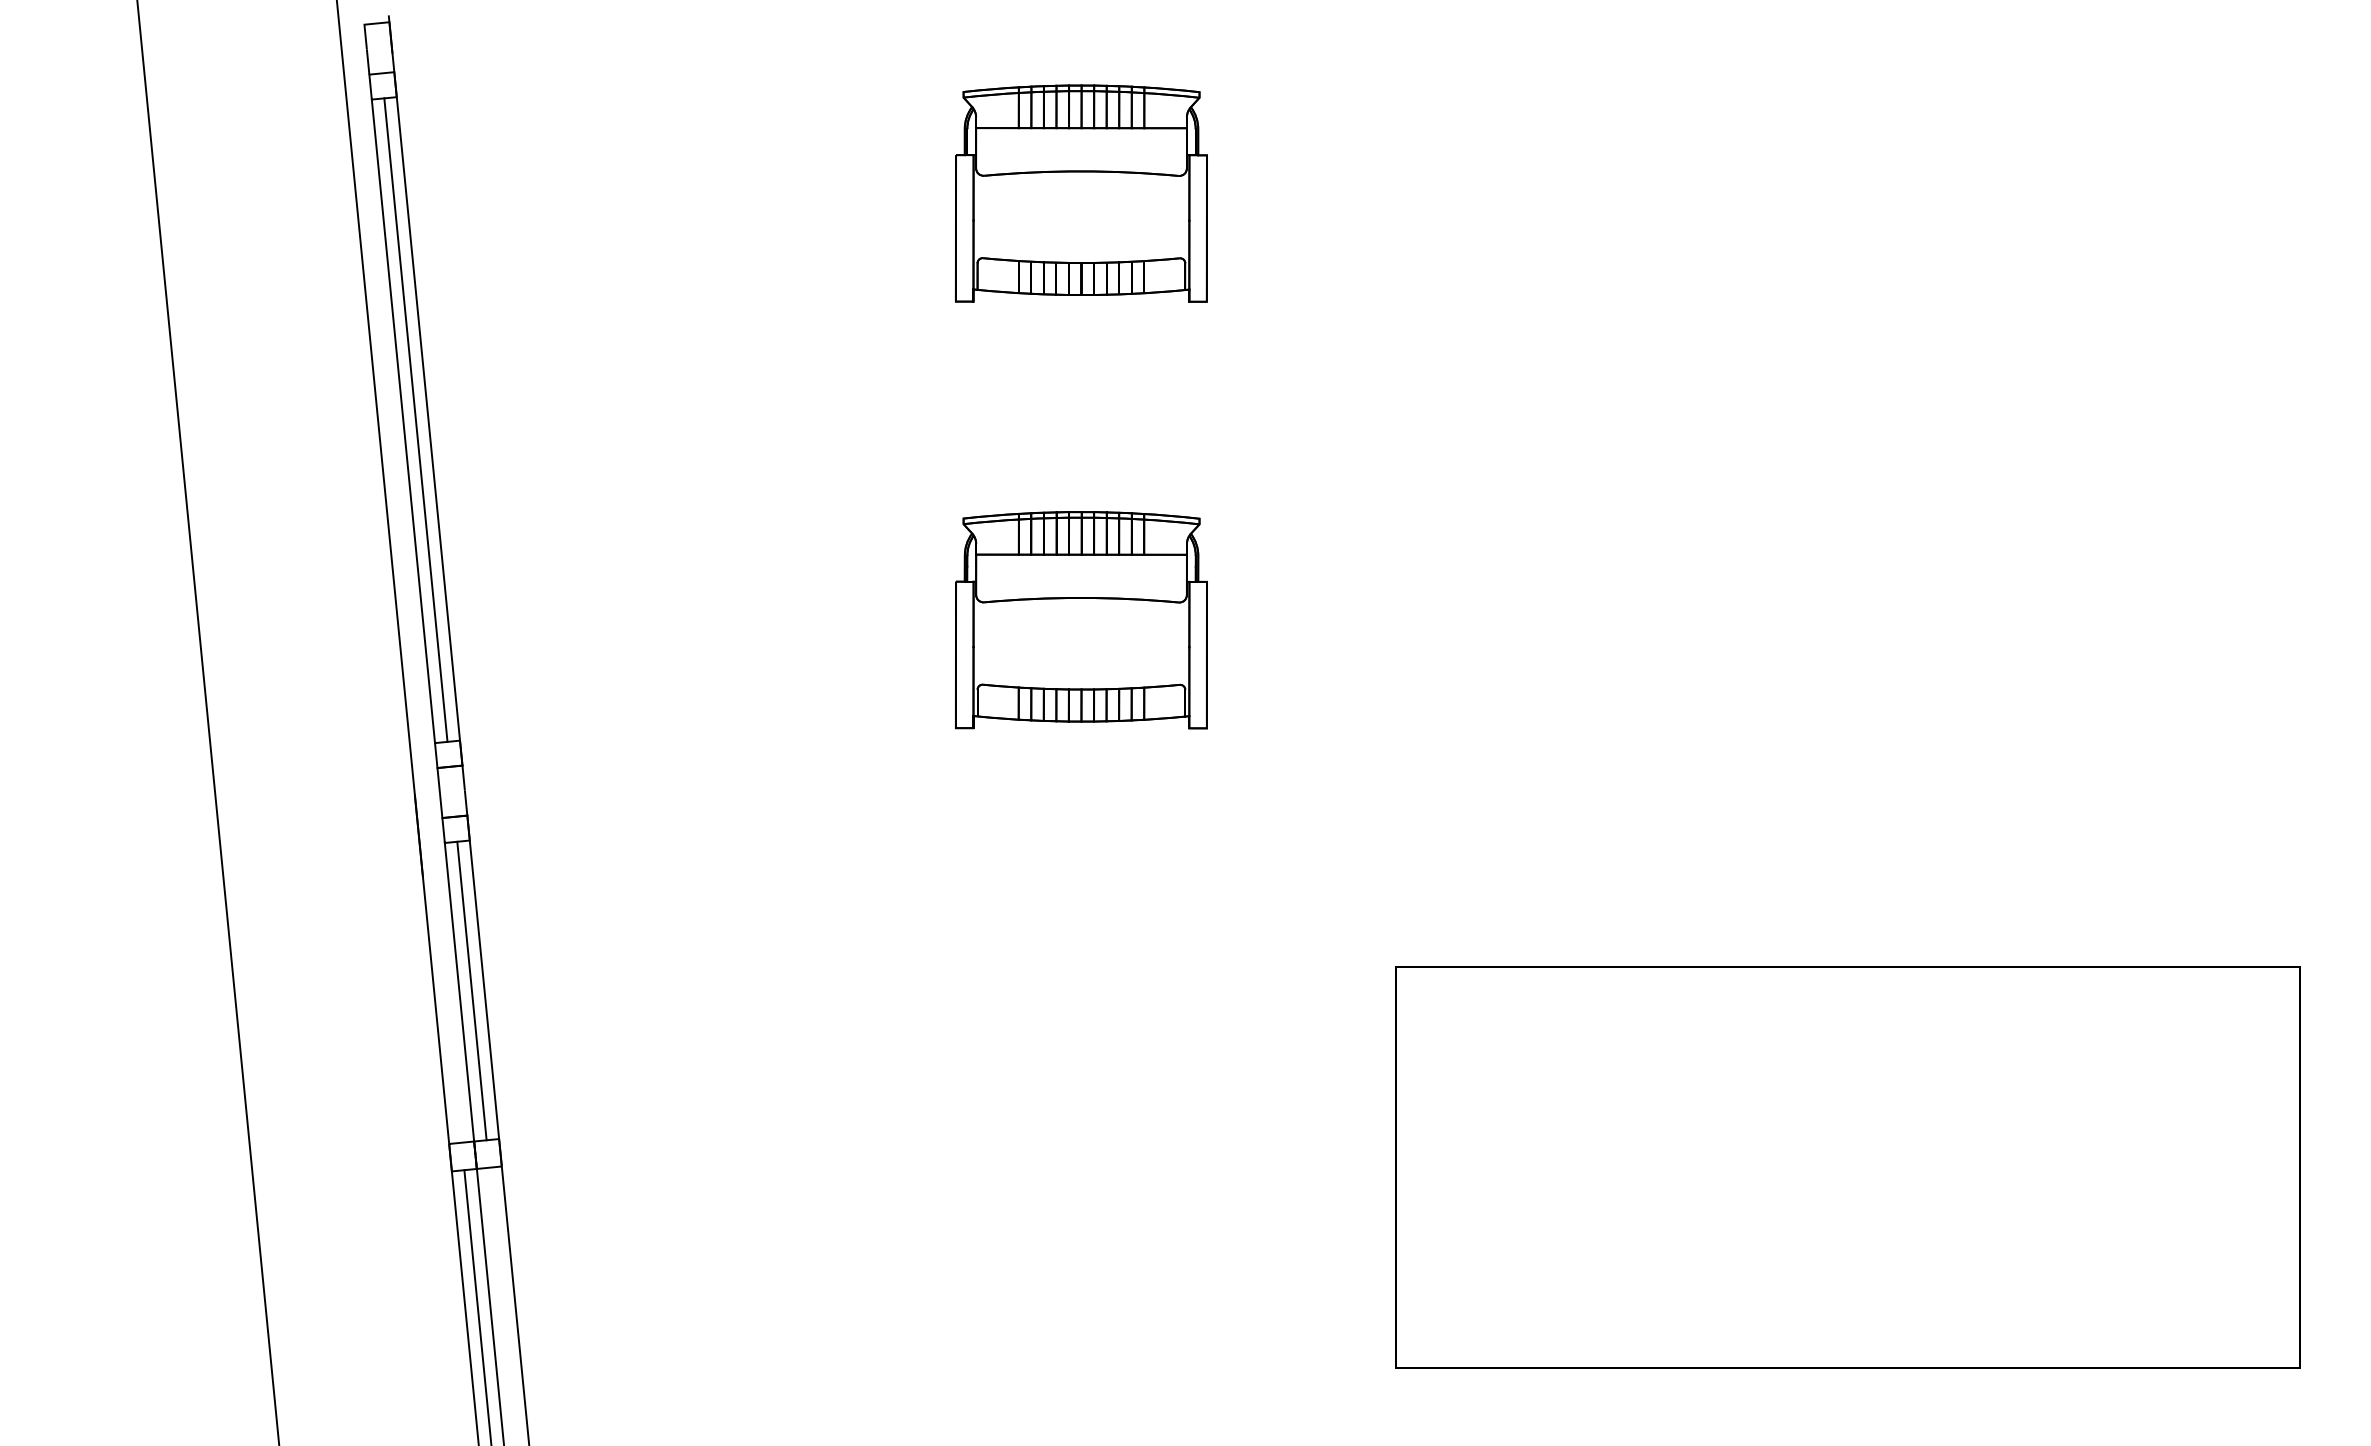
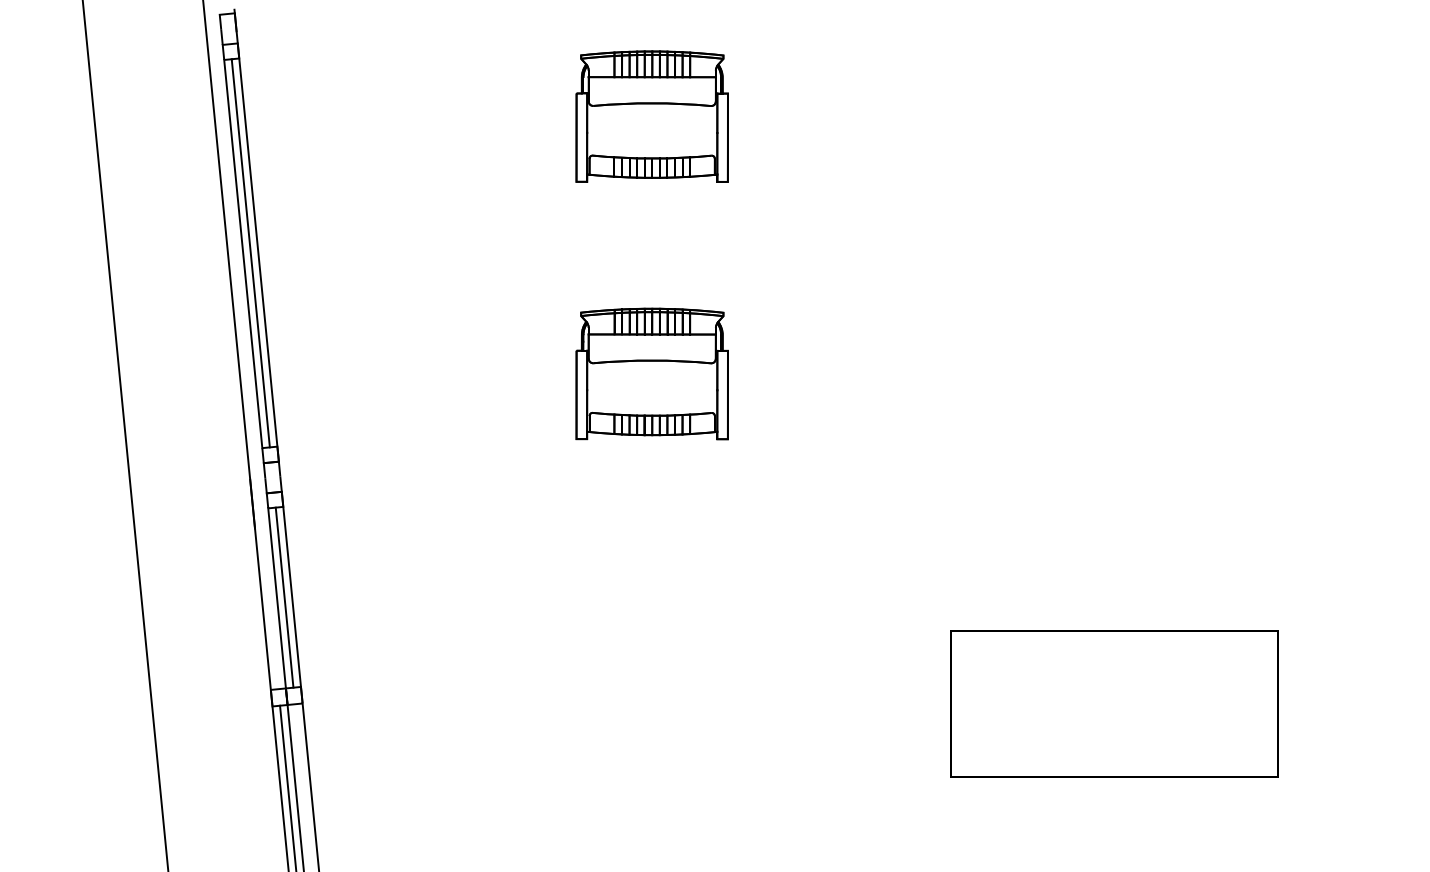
part: (1847, 1166) -> (1114, 703), size x0.6

